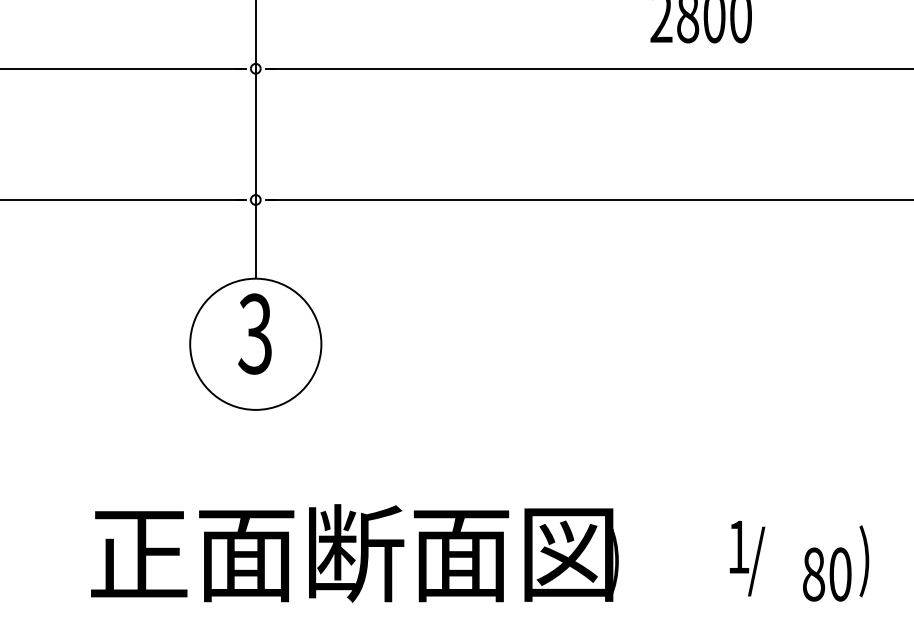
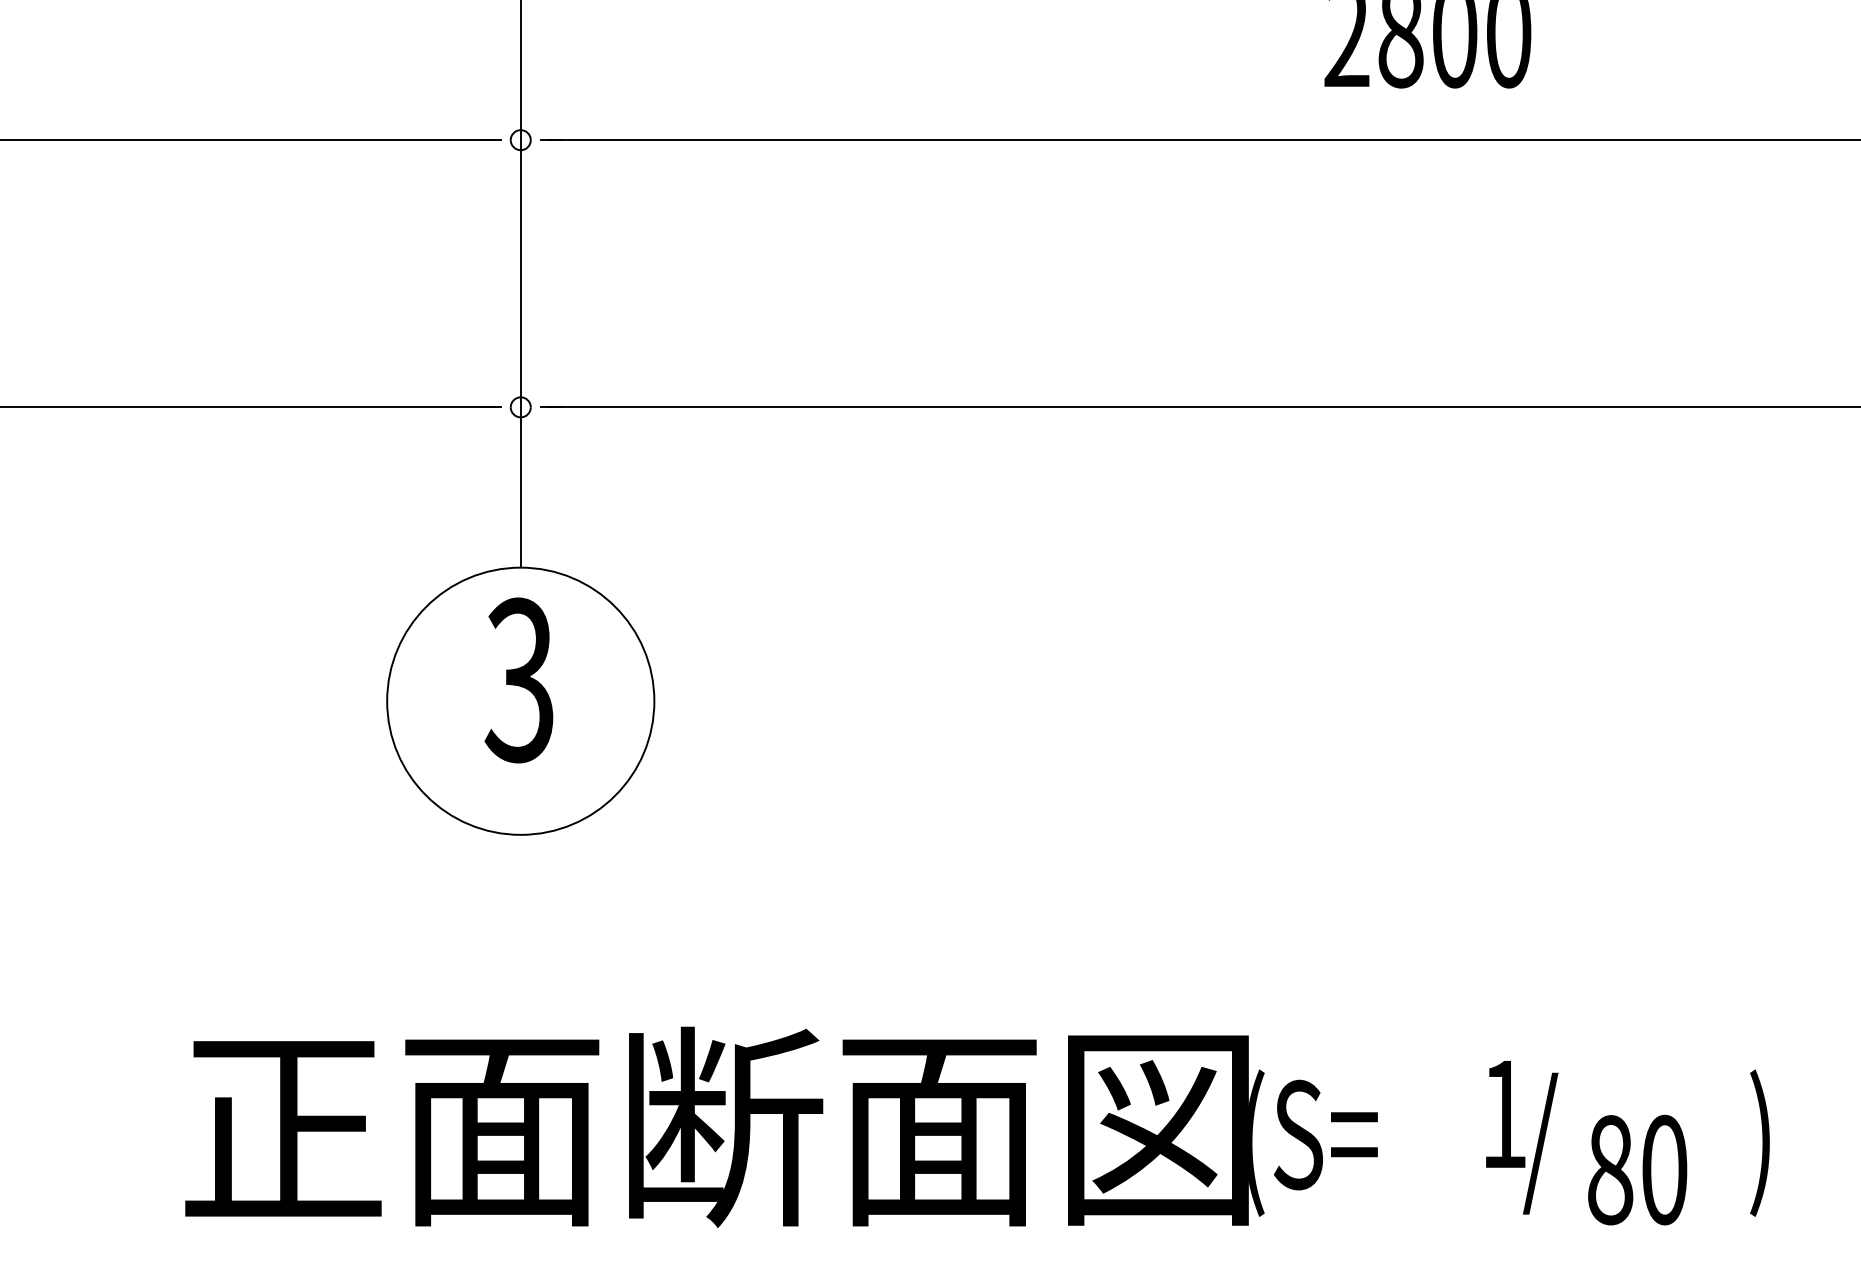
text: (644, 561) -> (1312, 1143), ) -> (S=
text: (827, 574) -> (1638, 1170), moved

